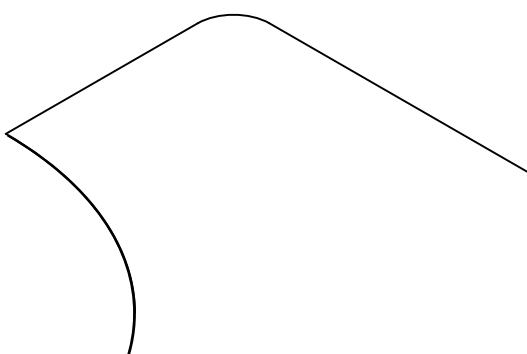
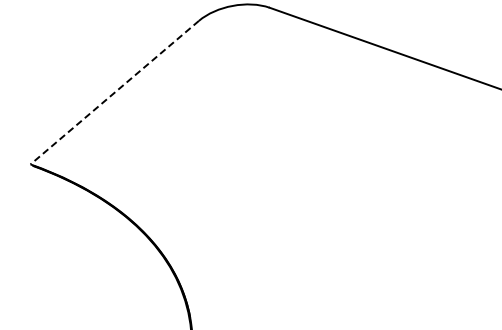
line: (101, 78) -> (114, 92), solid -> dashed

